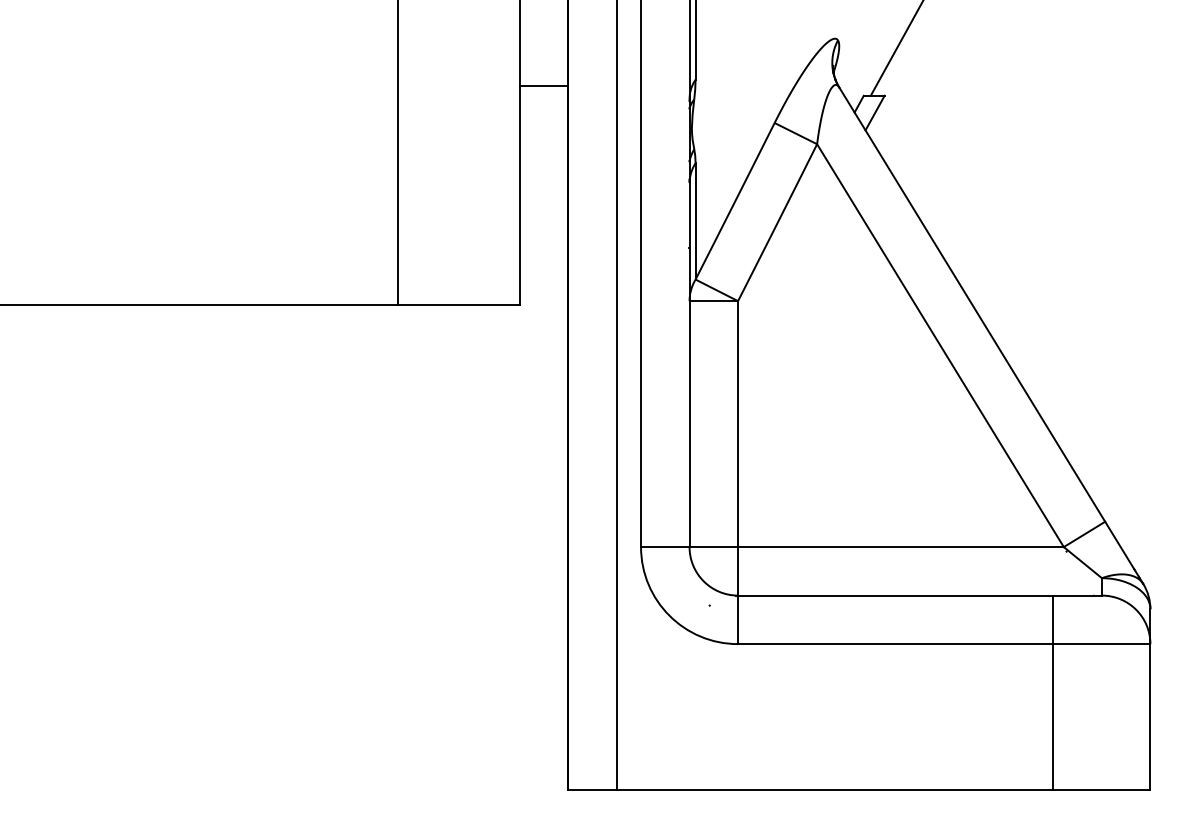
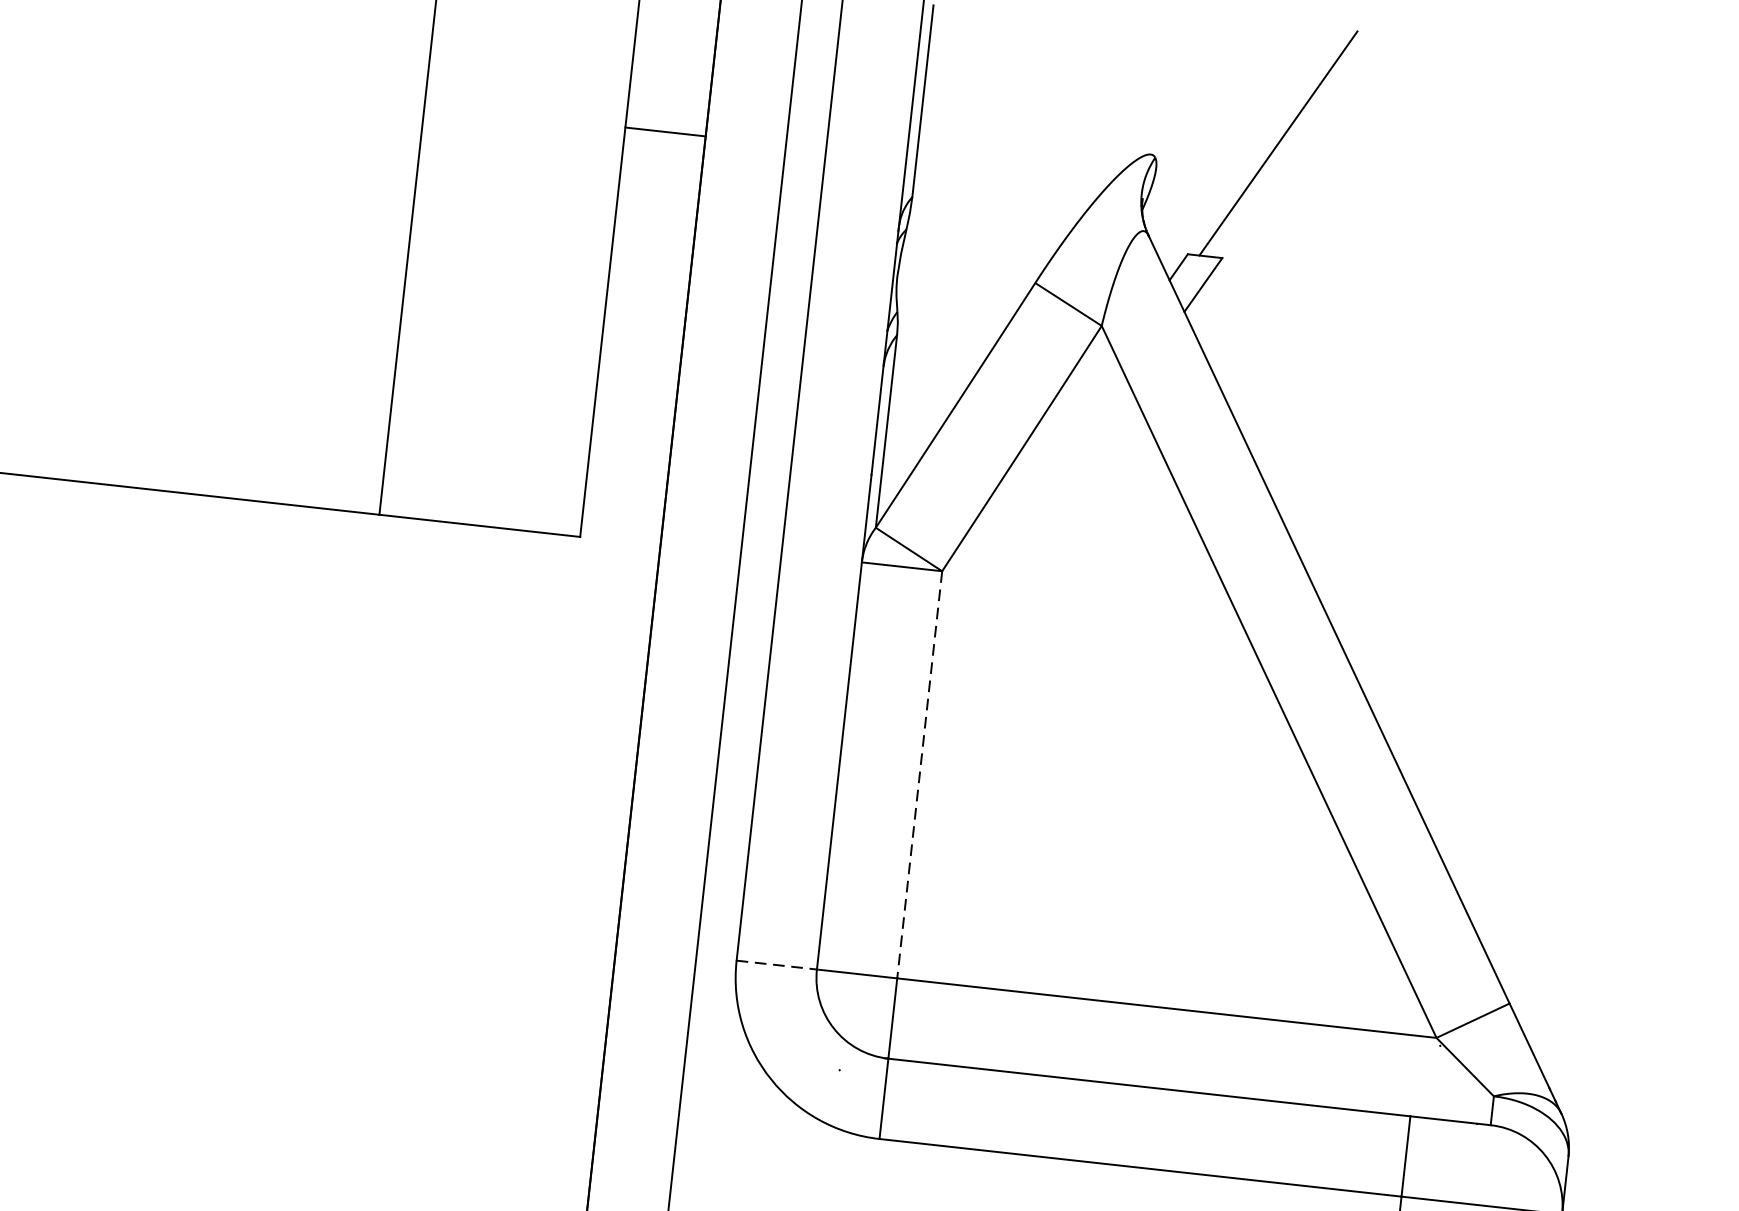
line: (543, 86) -> (664, 132), moved
line: (738, 424) -> (920, 775), solid -> dashed
line: (665, 547) -> (777, 965), solid -> dashed

